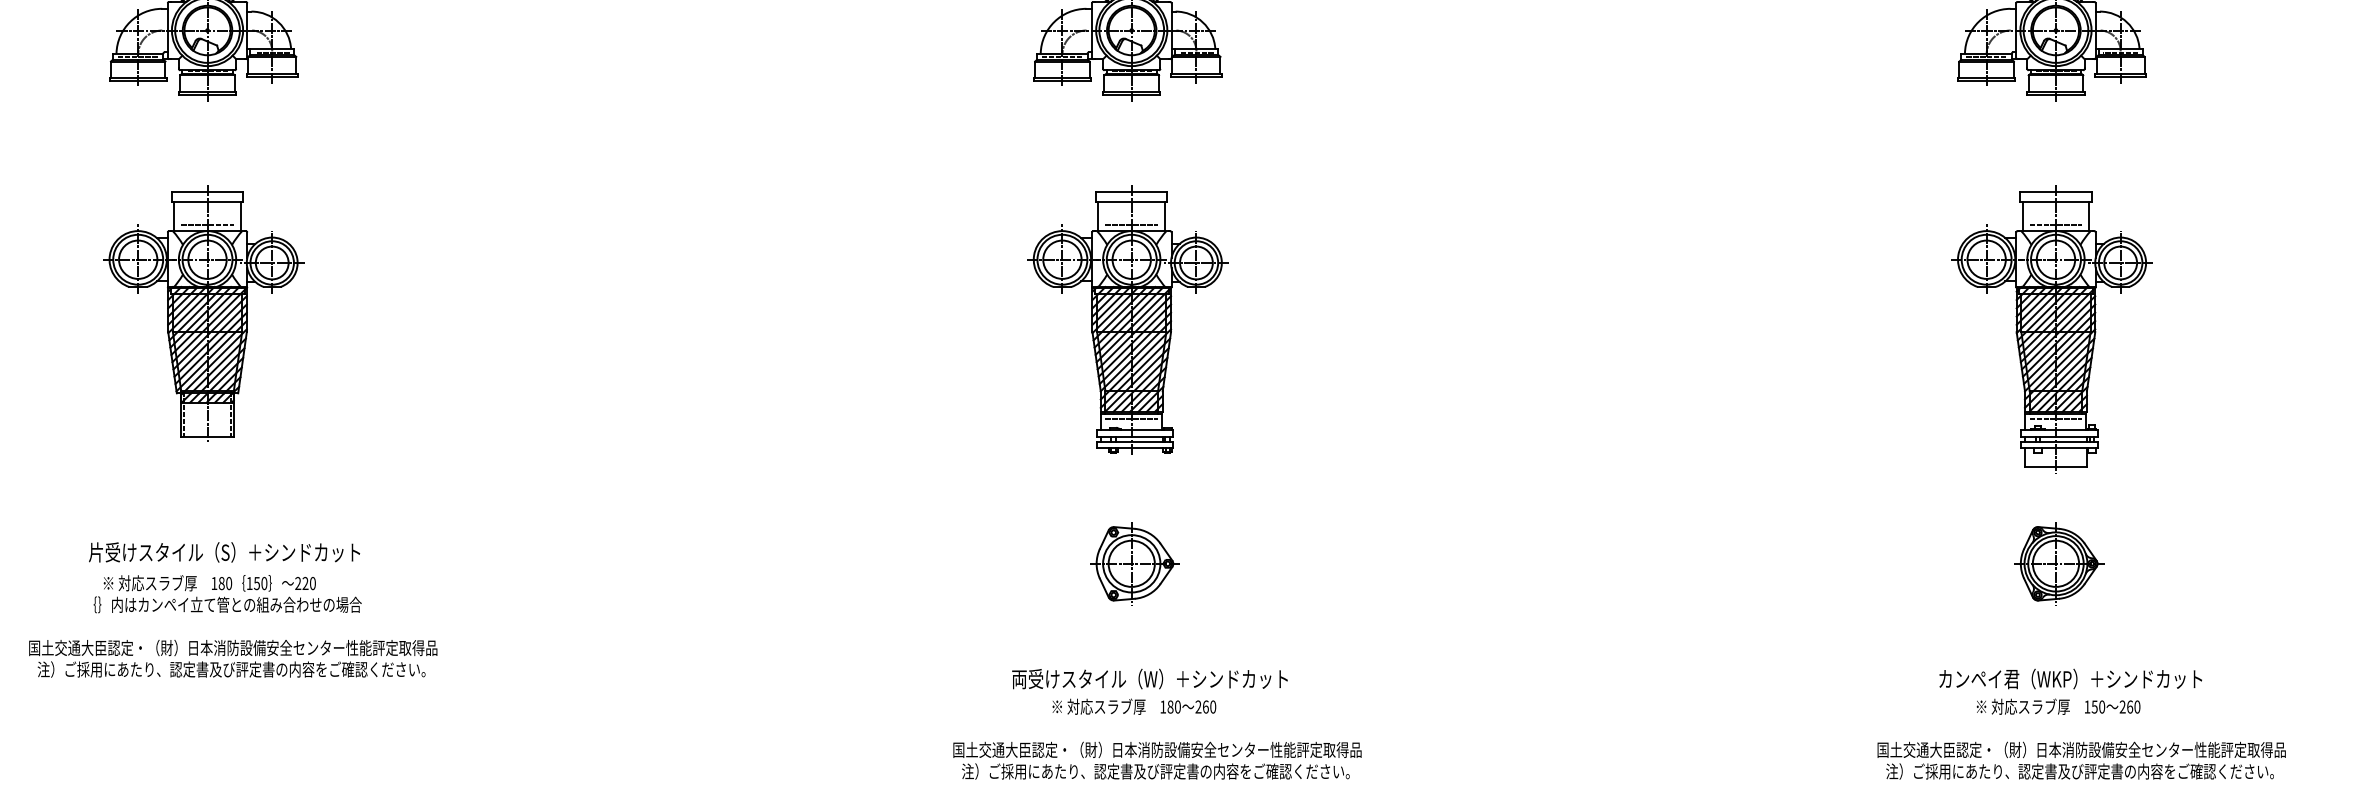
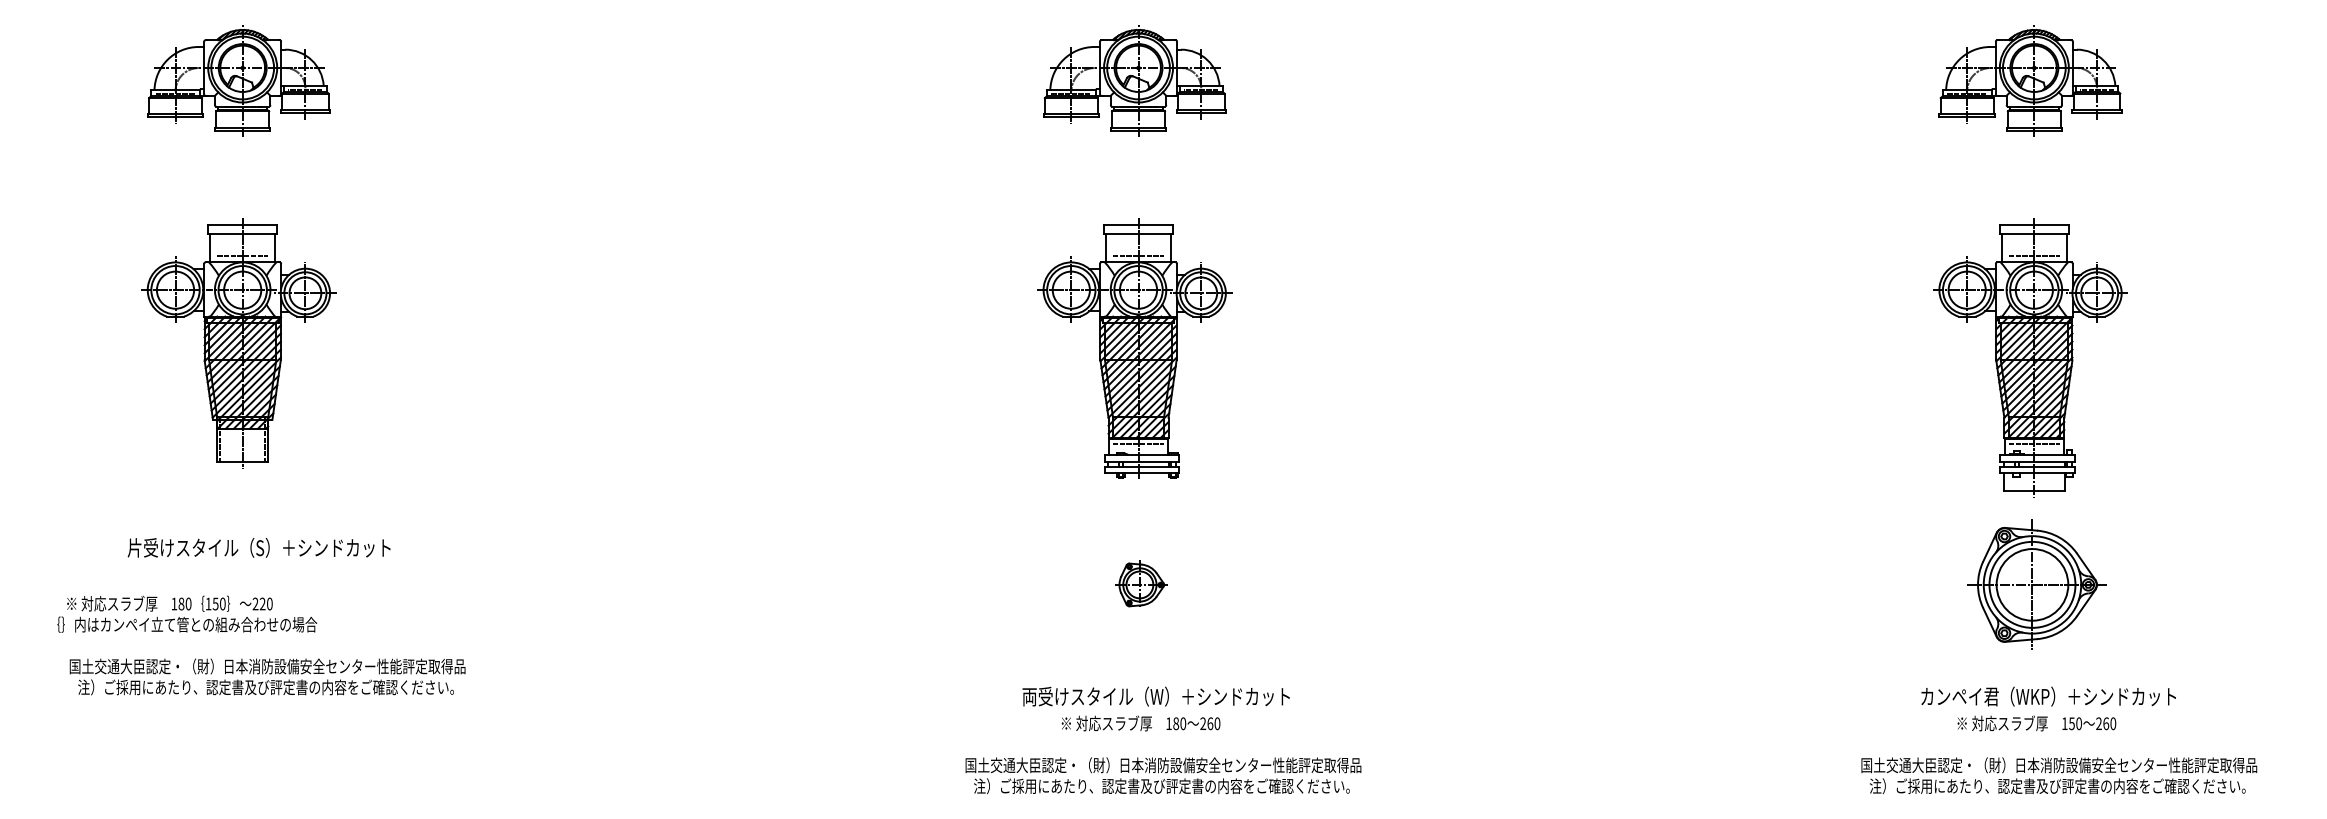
text: (223, 552) -> (258, 547), moved
part: (1134, 563) -> (1141, 584), size x0.6
part: (2059, 563) -> (2037, 584), size x1.6
text: (227, 593) -> (187, 613), moved

